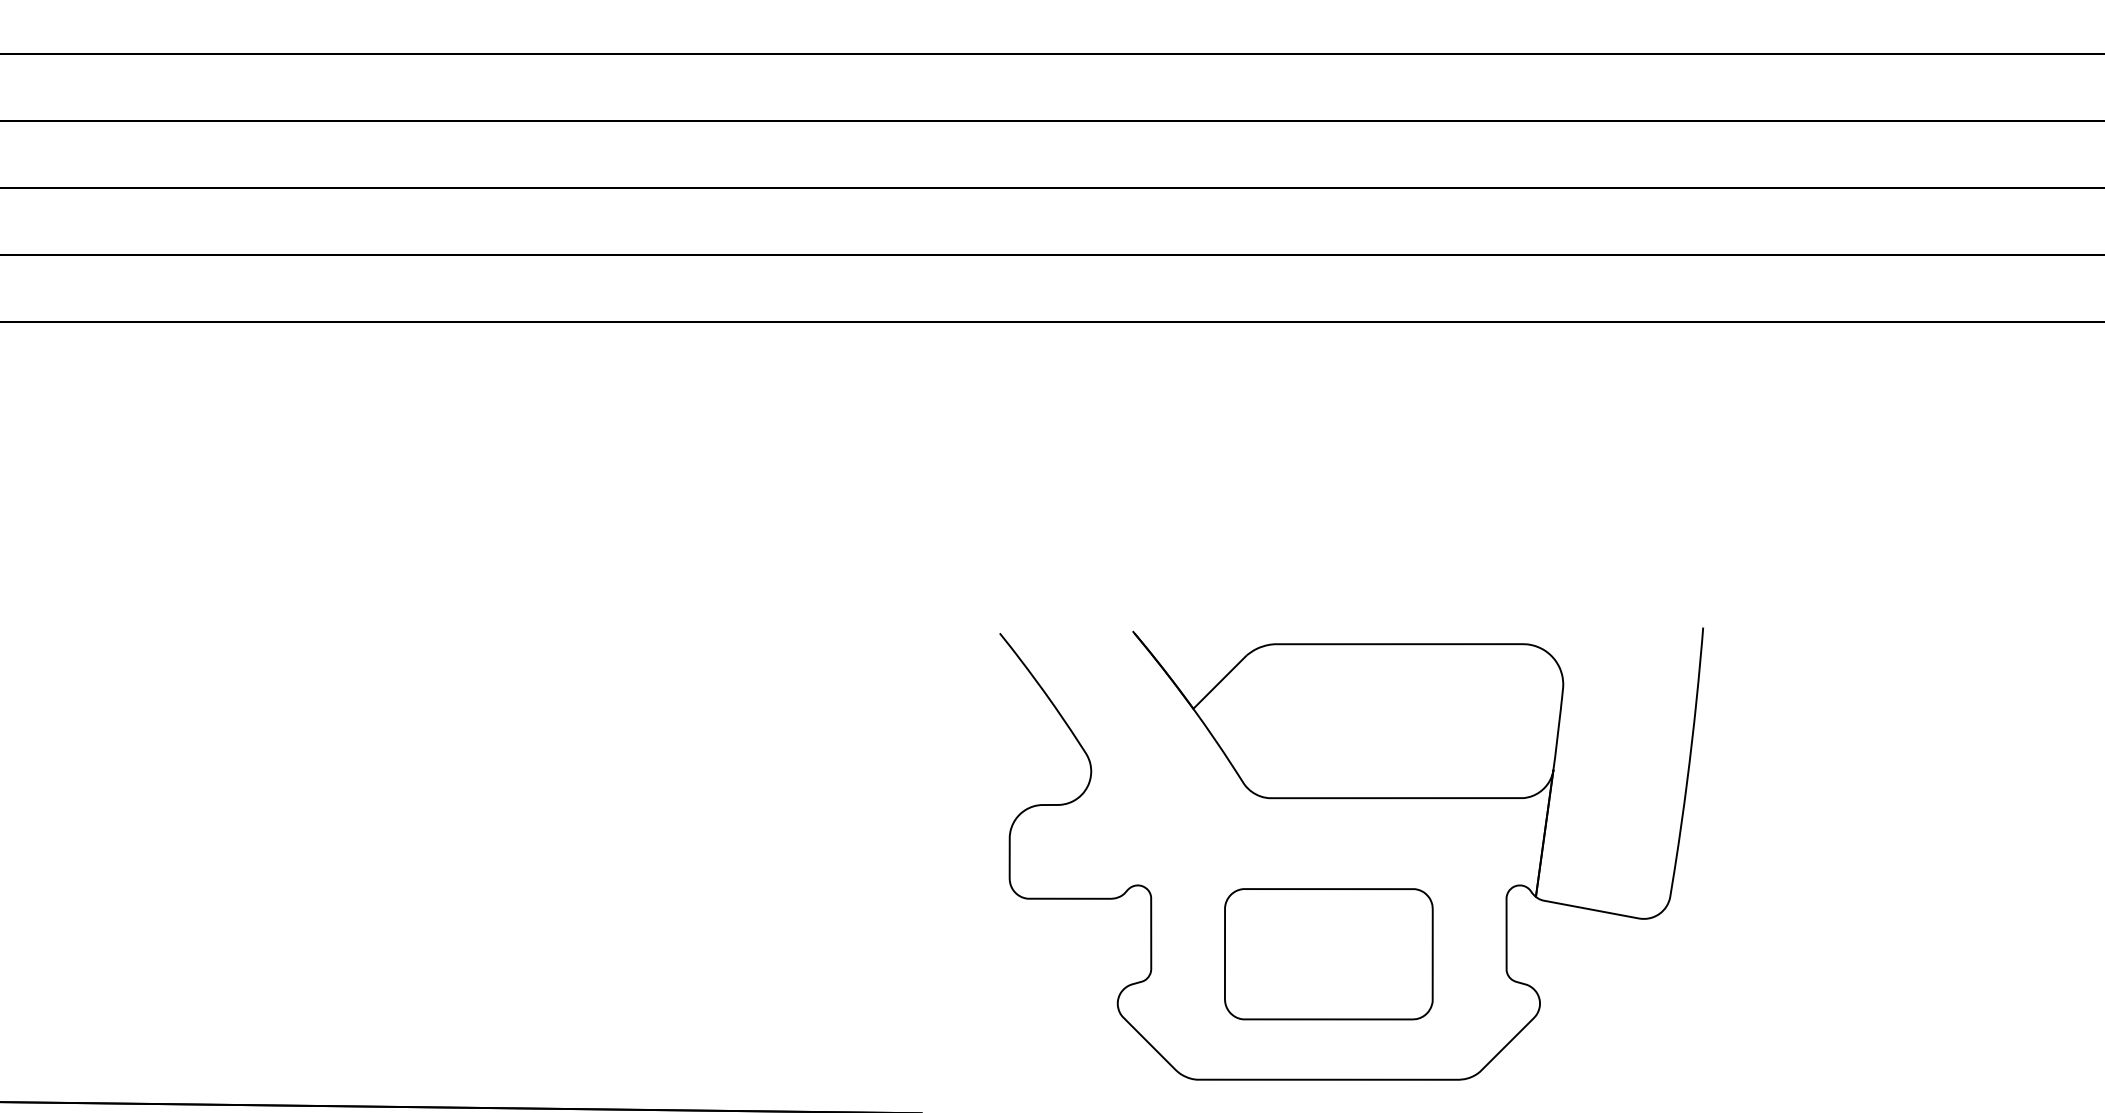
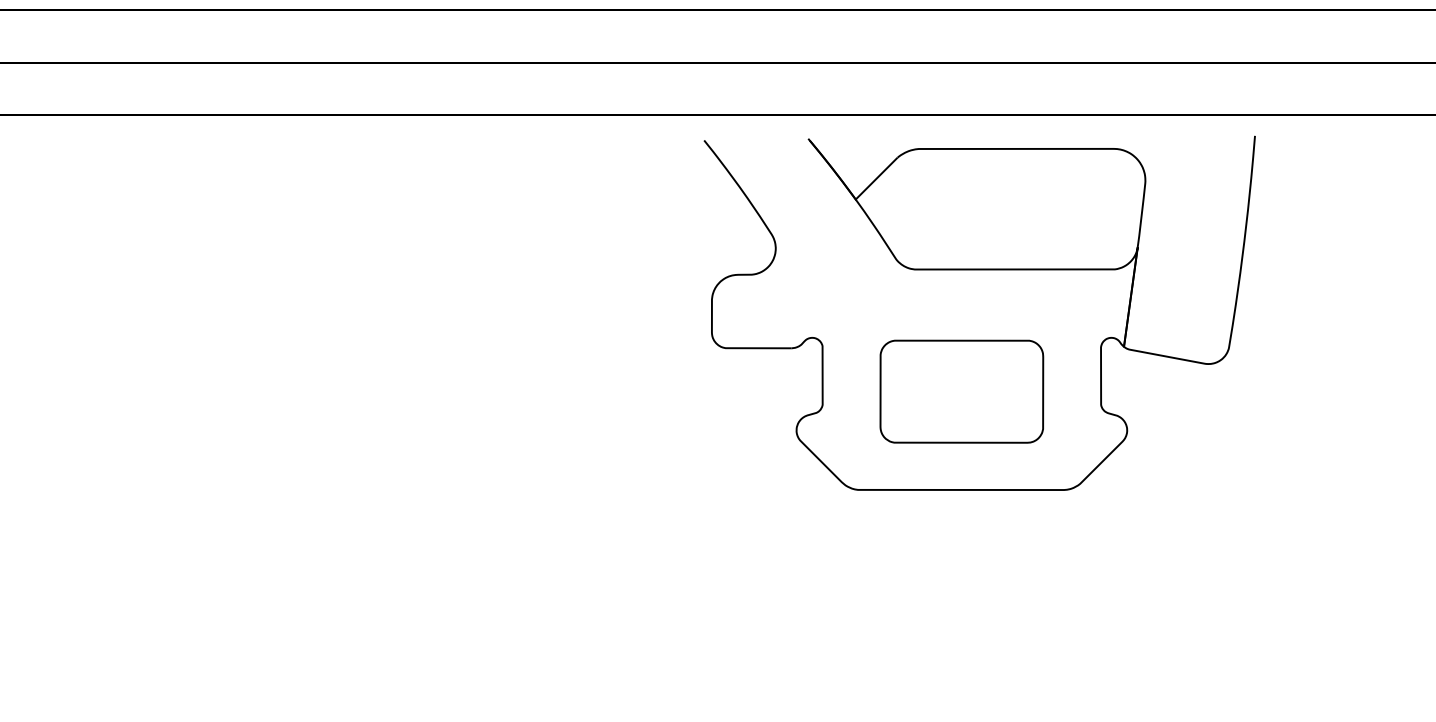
part: (1351, 888) -> (979, 340), moved

